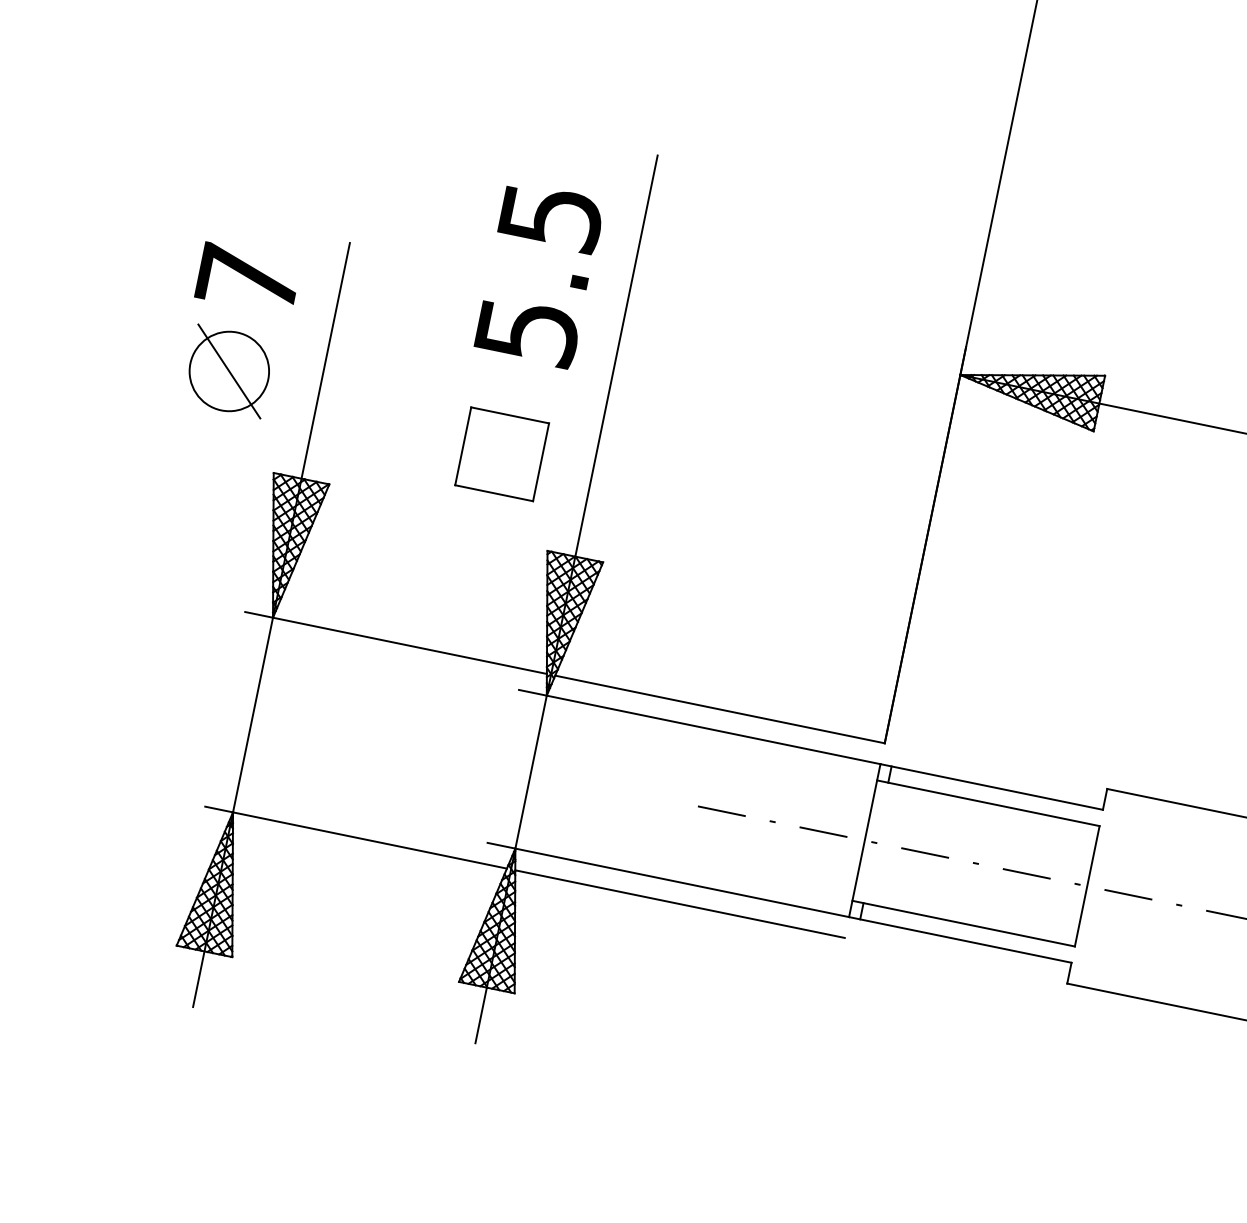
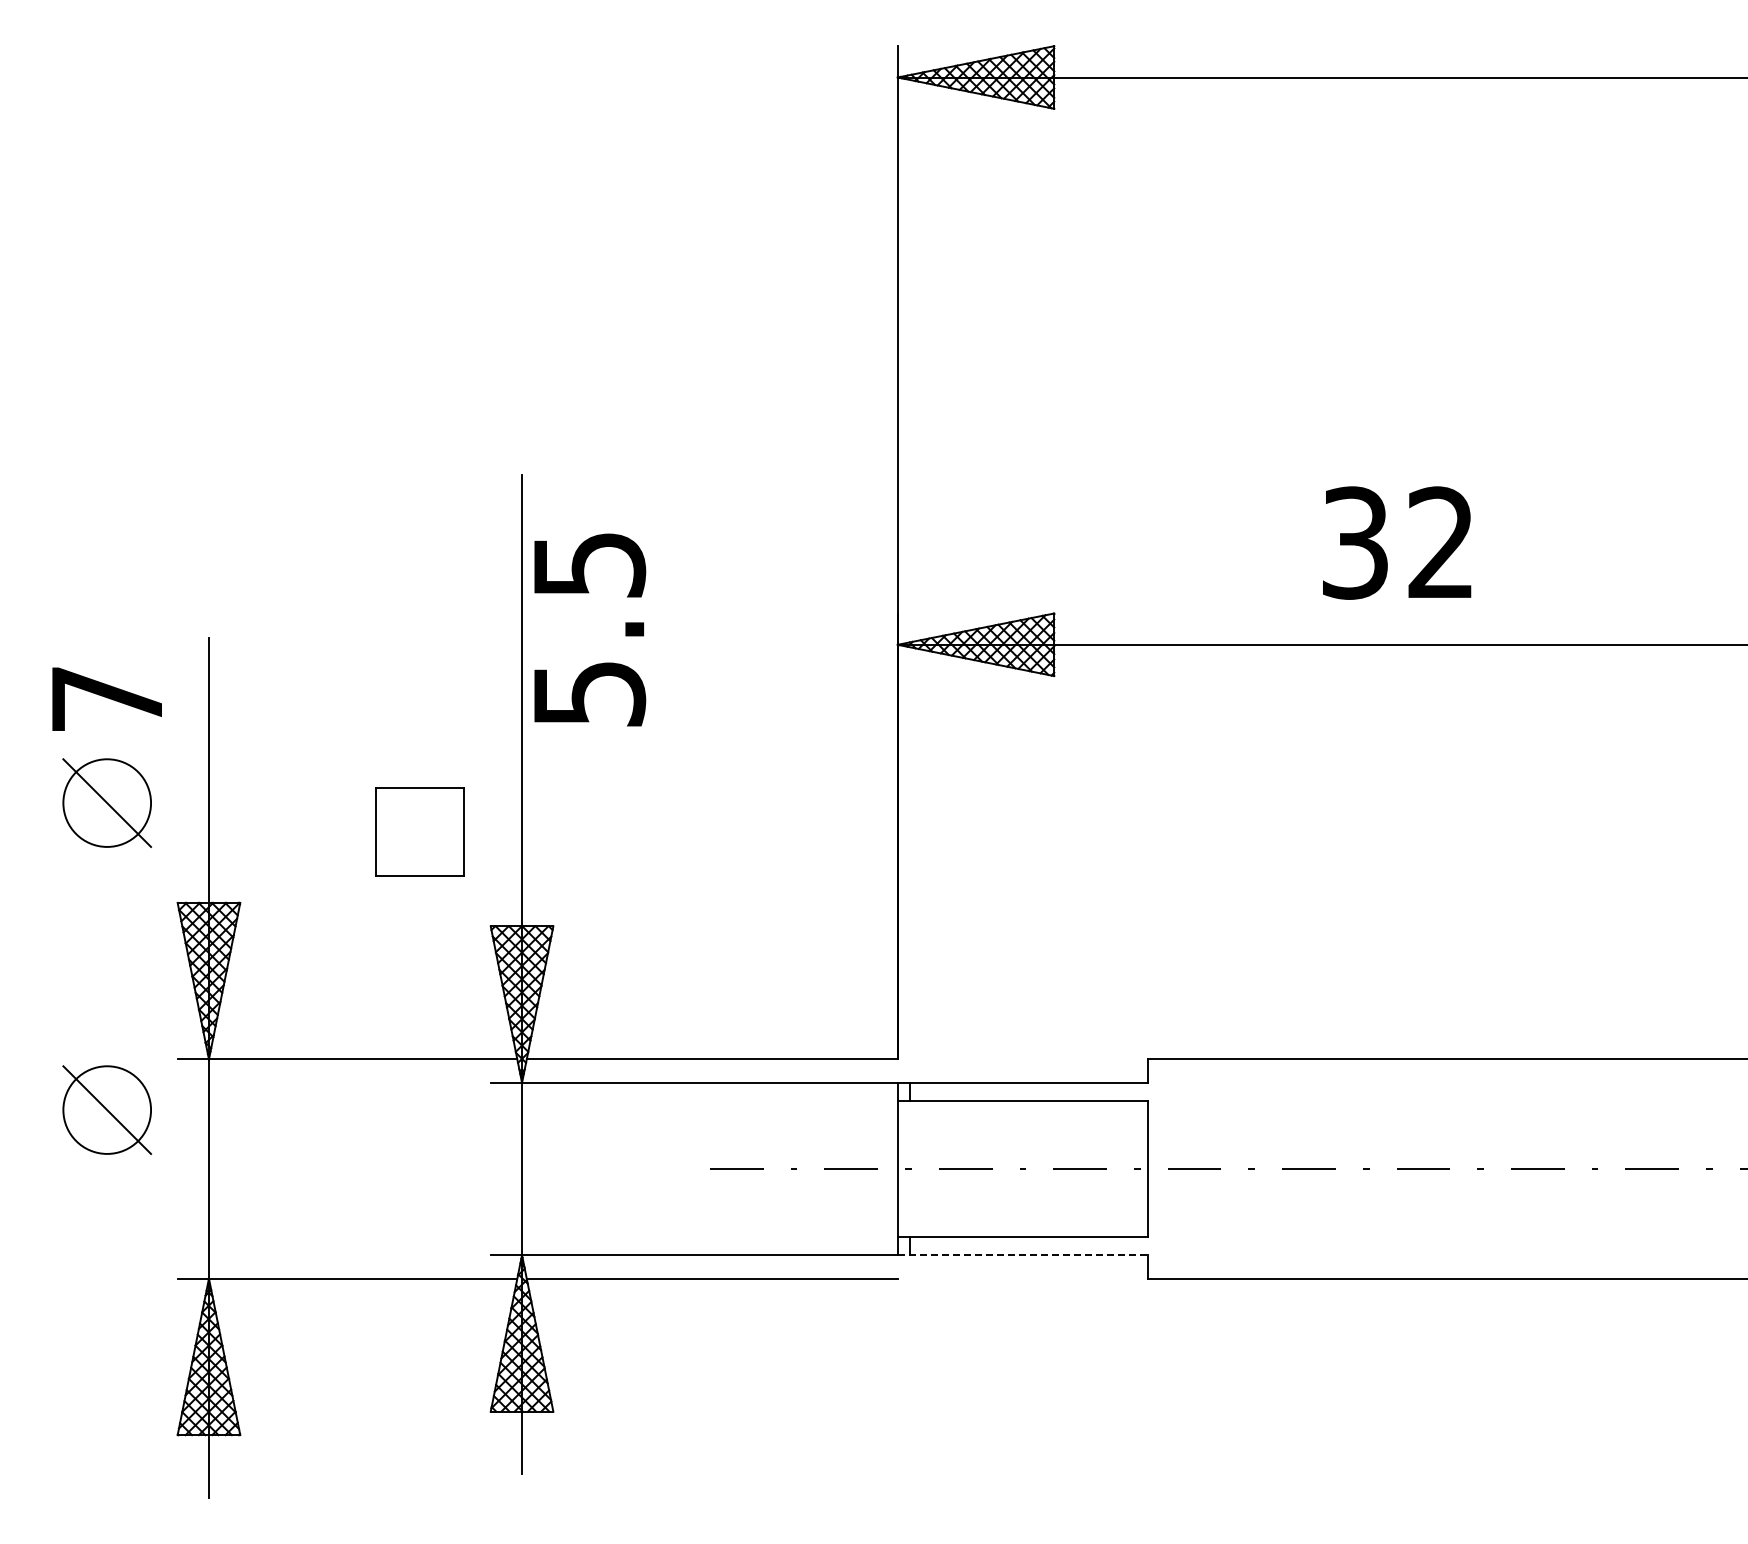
text: (540, 274) -> (590, 629), moved
part: (172, 643) -> (106, 1109), added
line: (960, 940) -> (1023, 1255), solid -> dashed

